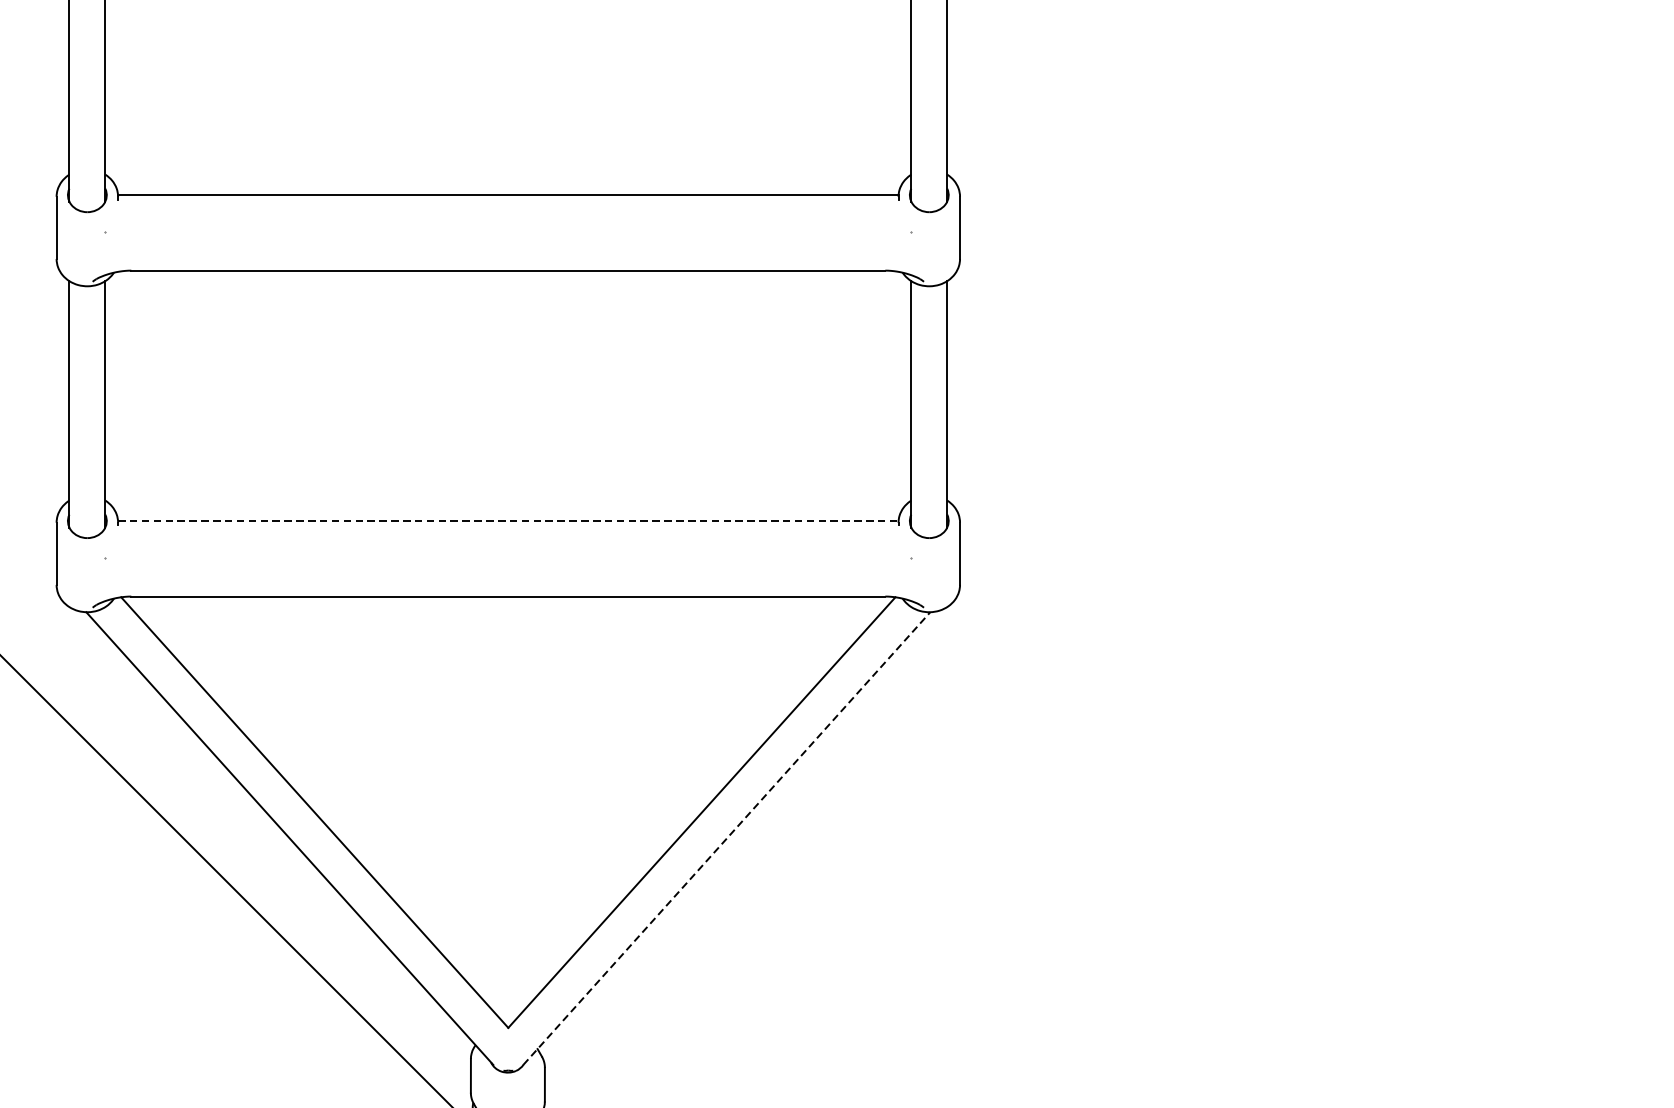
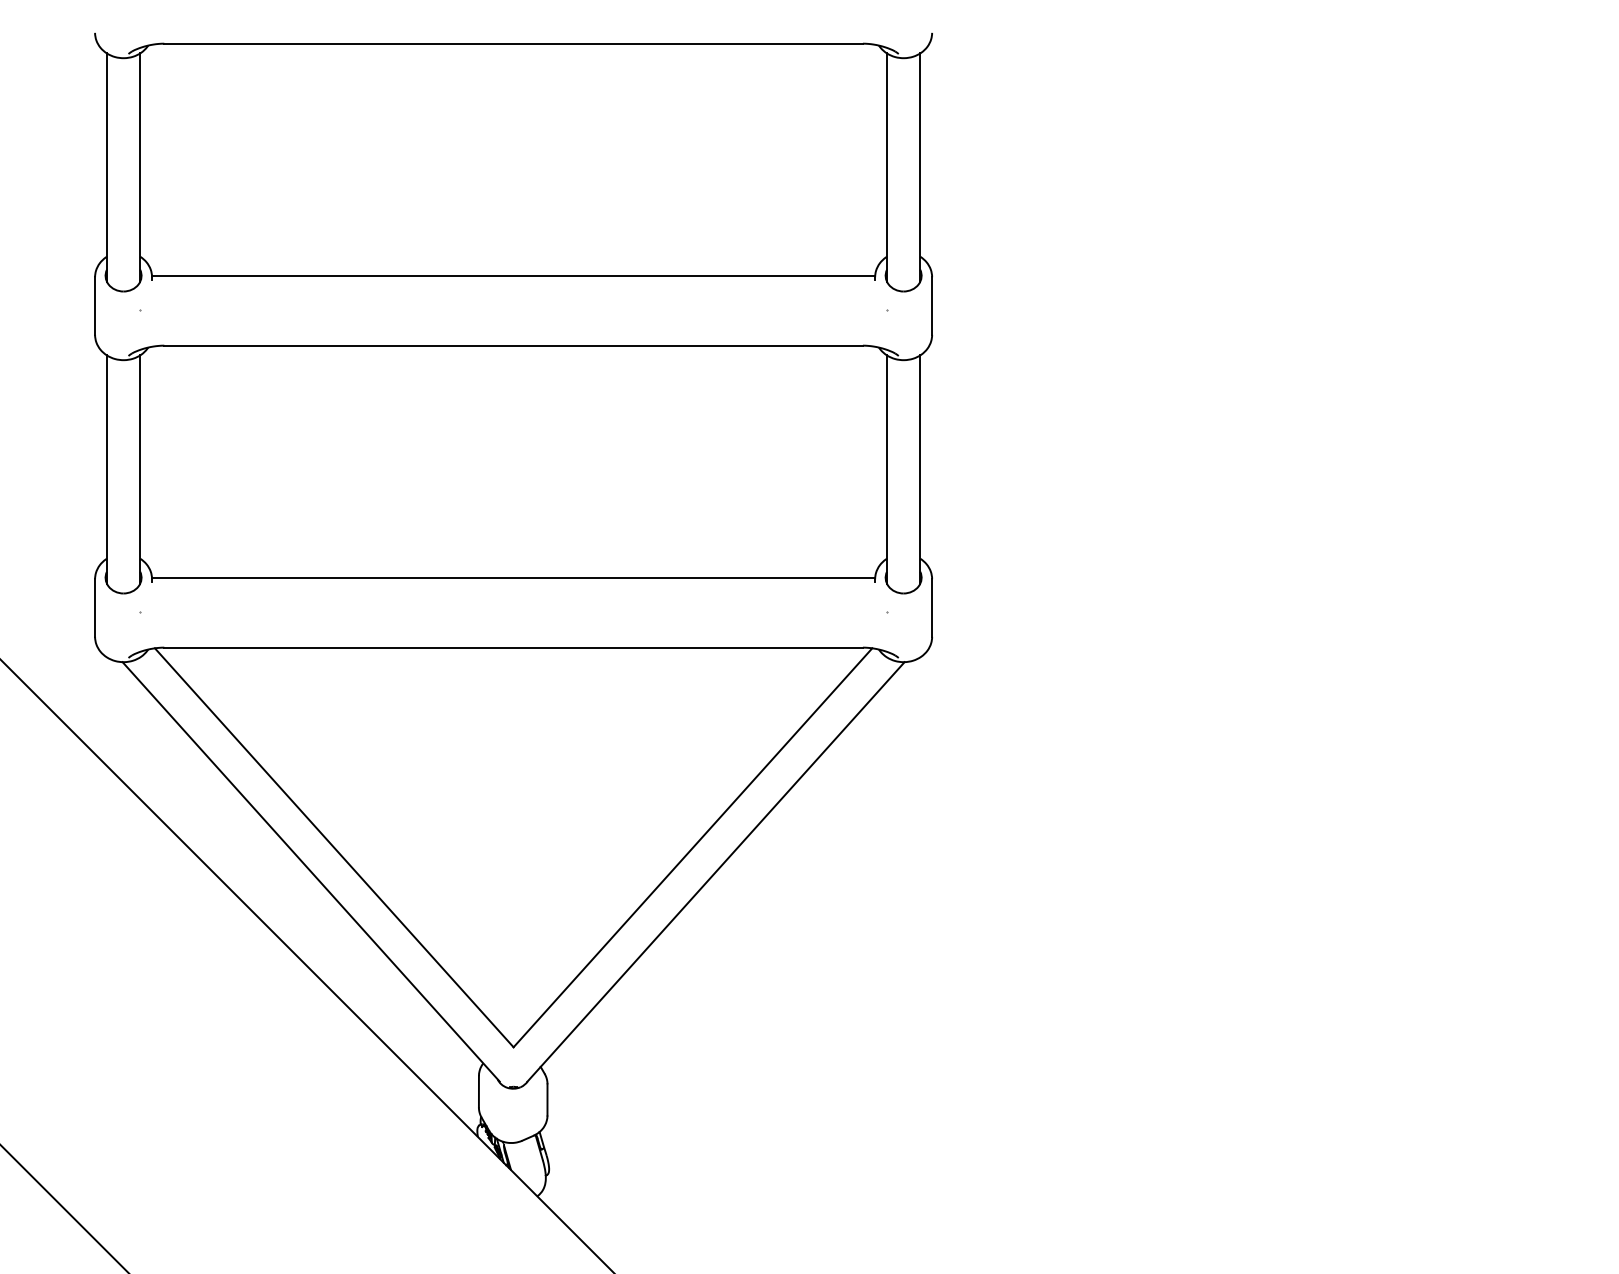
line: (508, 520) -> (513, 577), dashed -> solid
line: (727, 838) -> (716, 871), dashed -> solid

